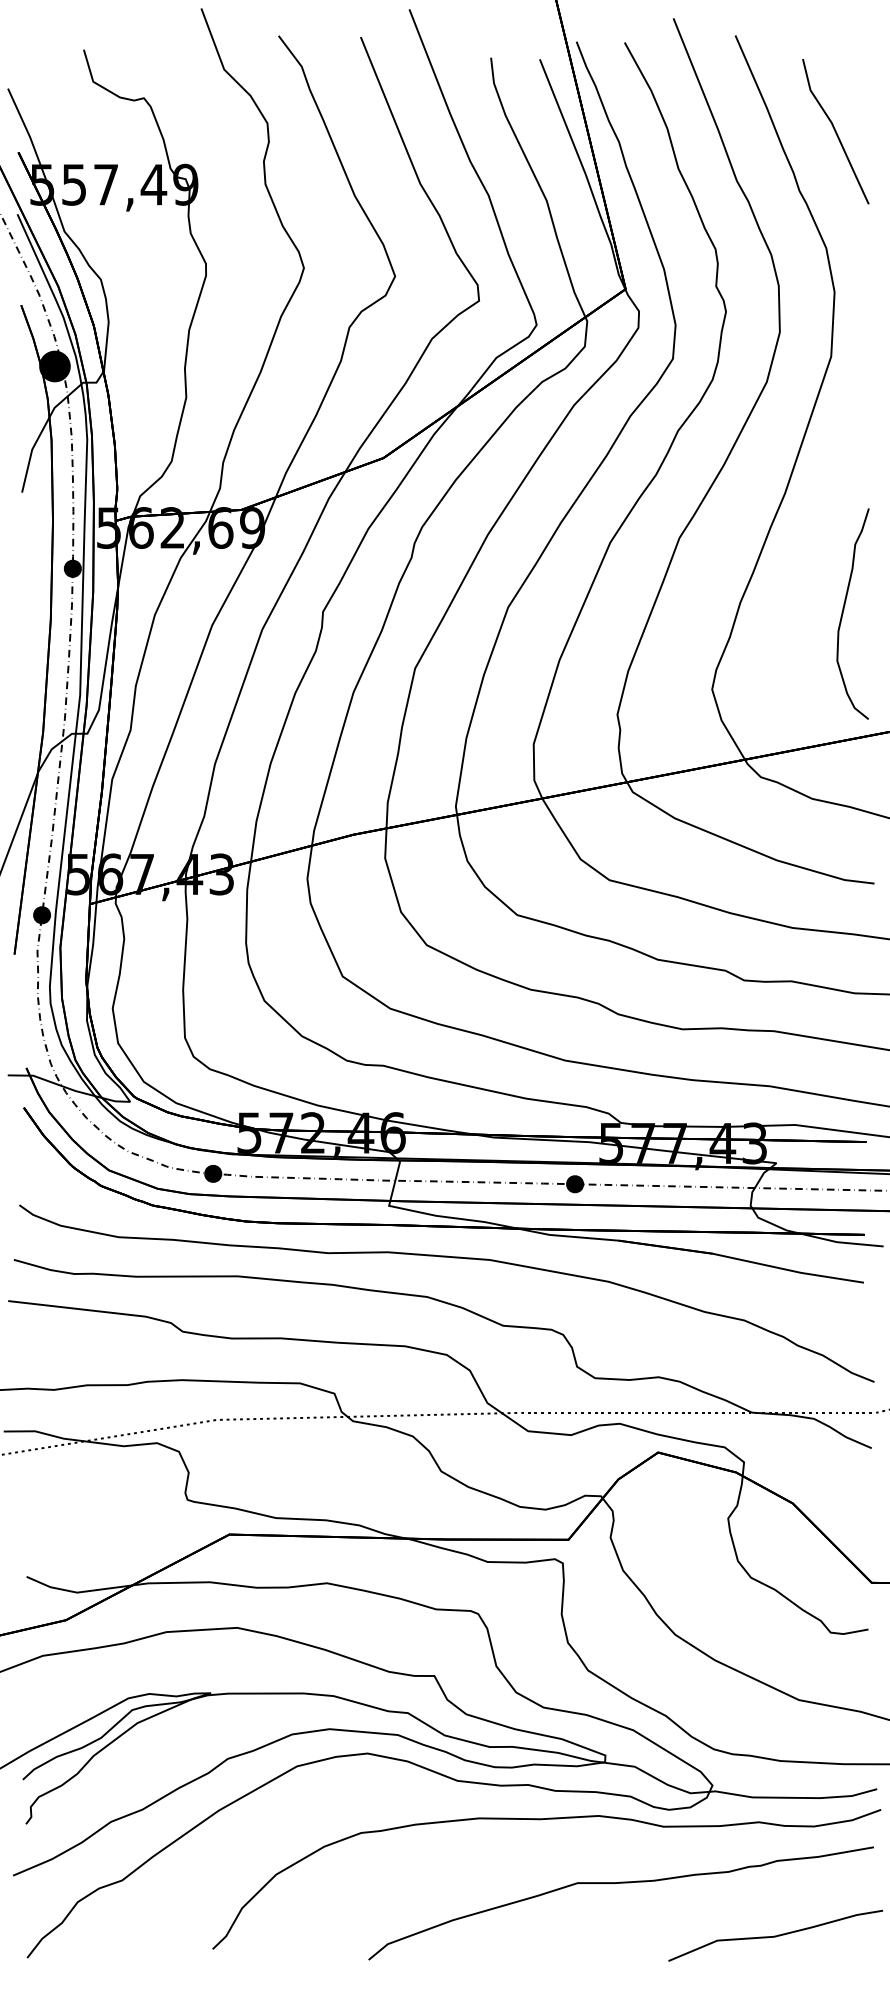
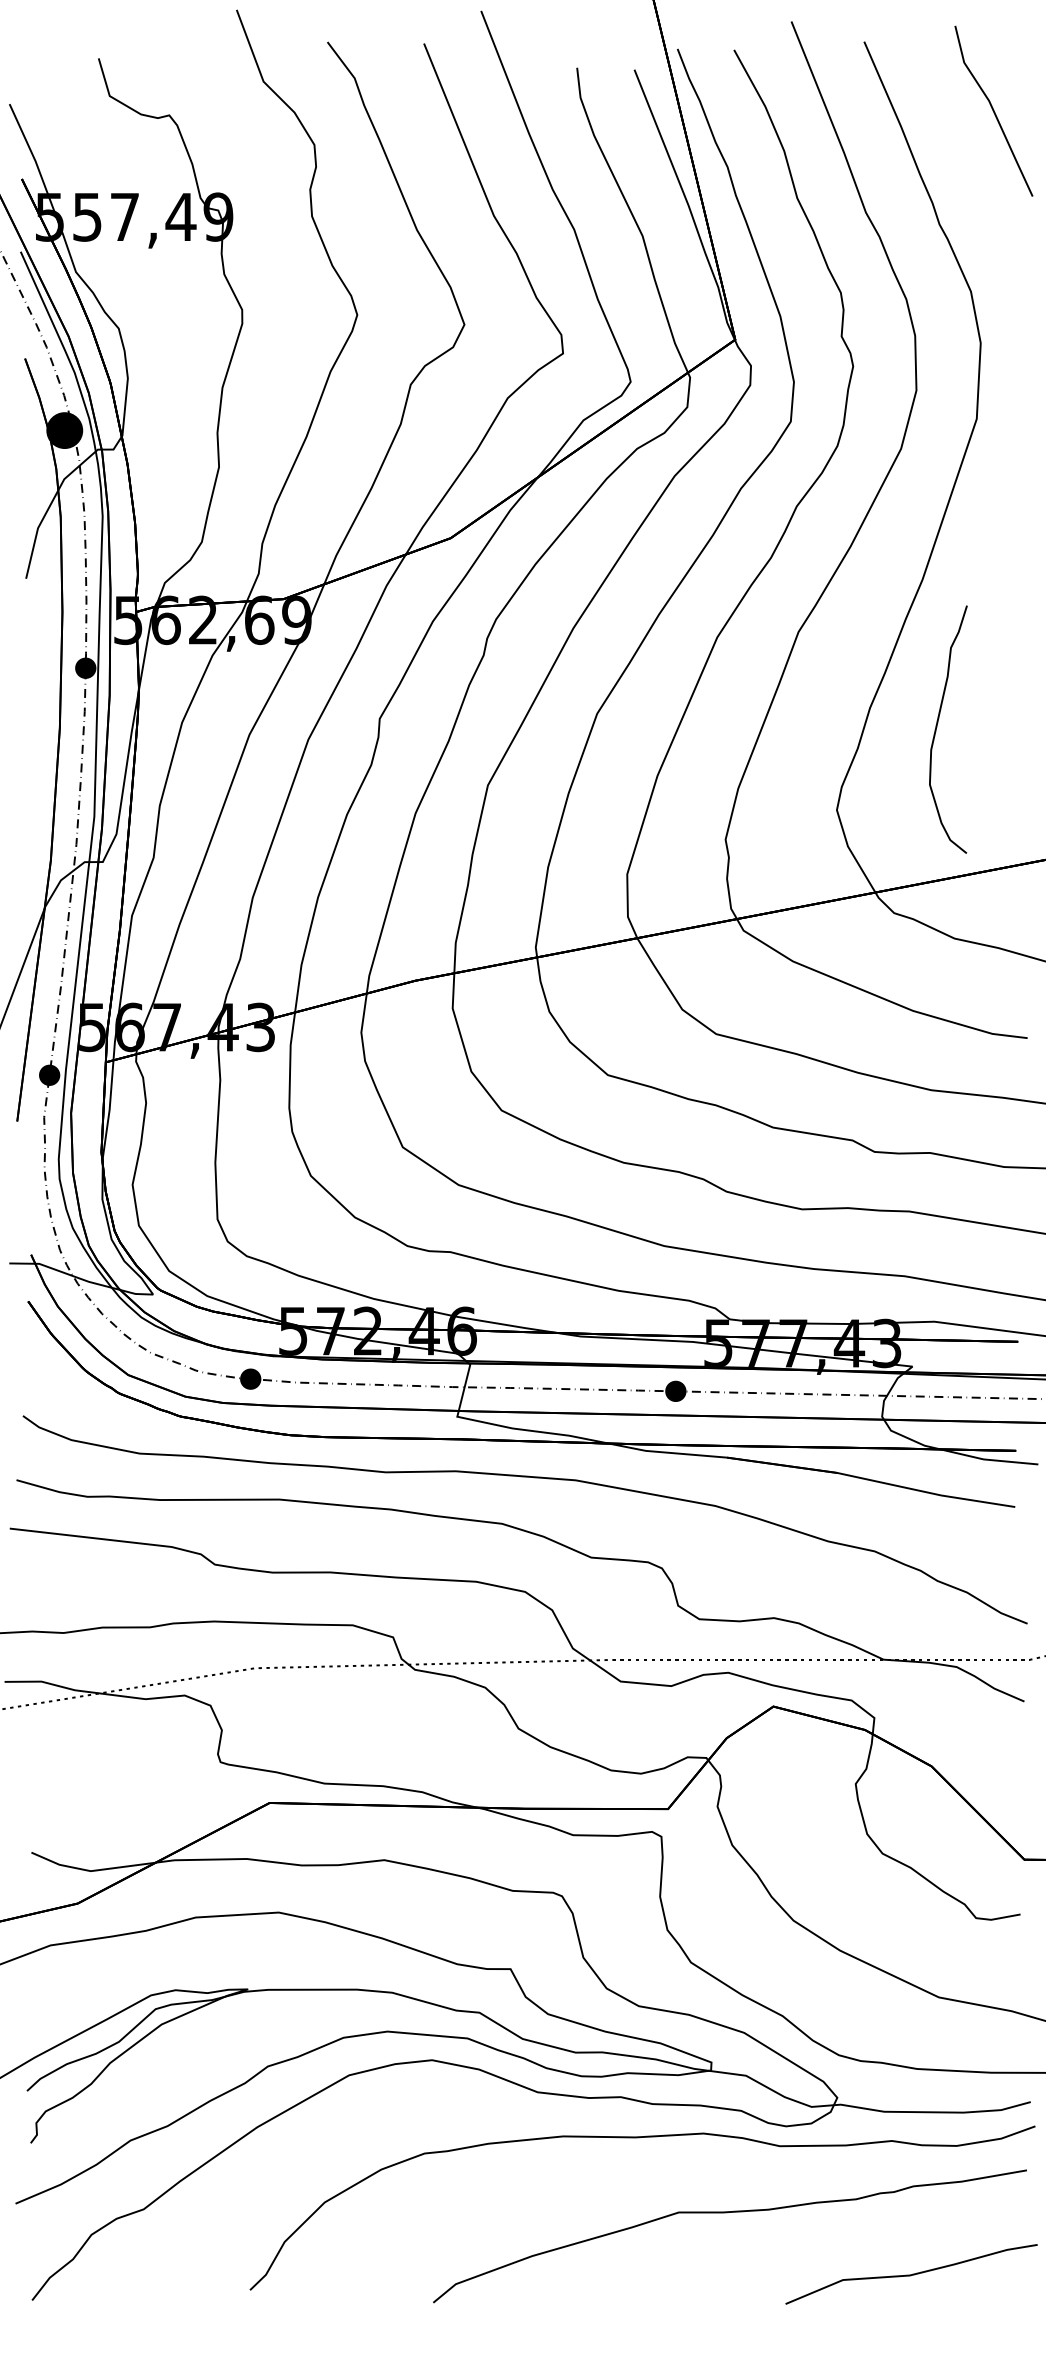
line: (835, 131) -> (993, 111), moved
curve: (844, 609) -> (938, 724), moved

